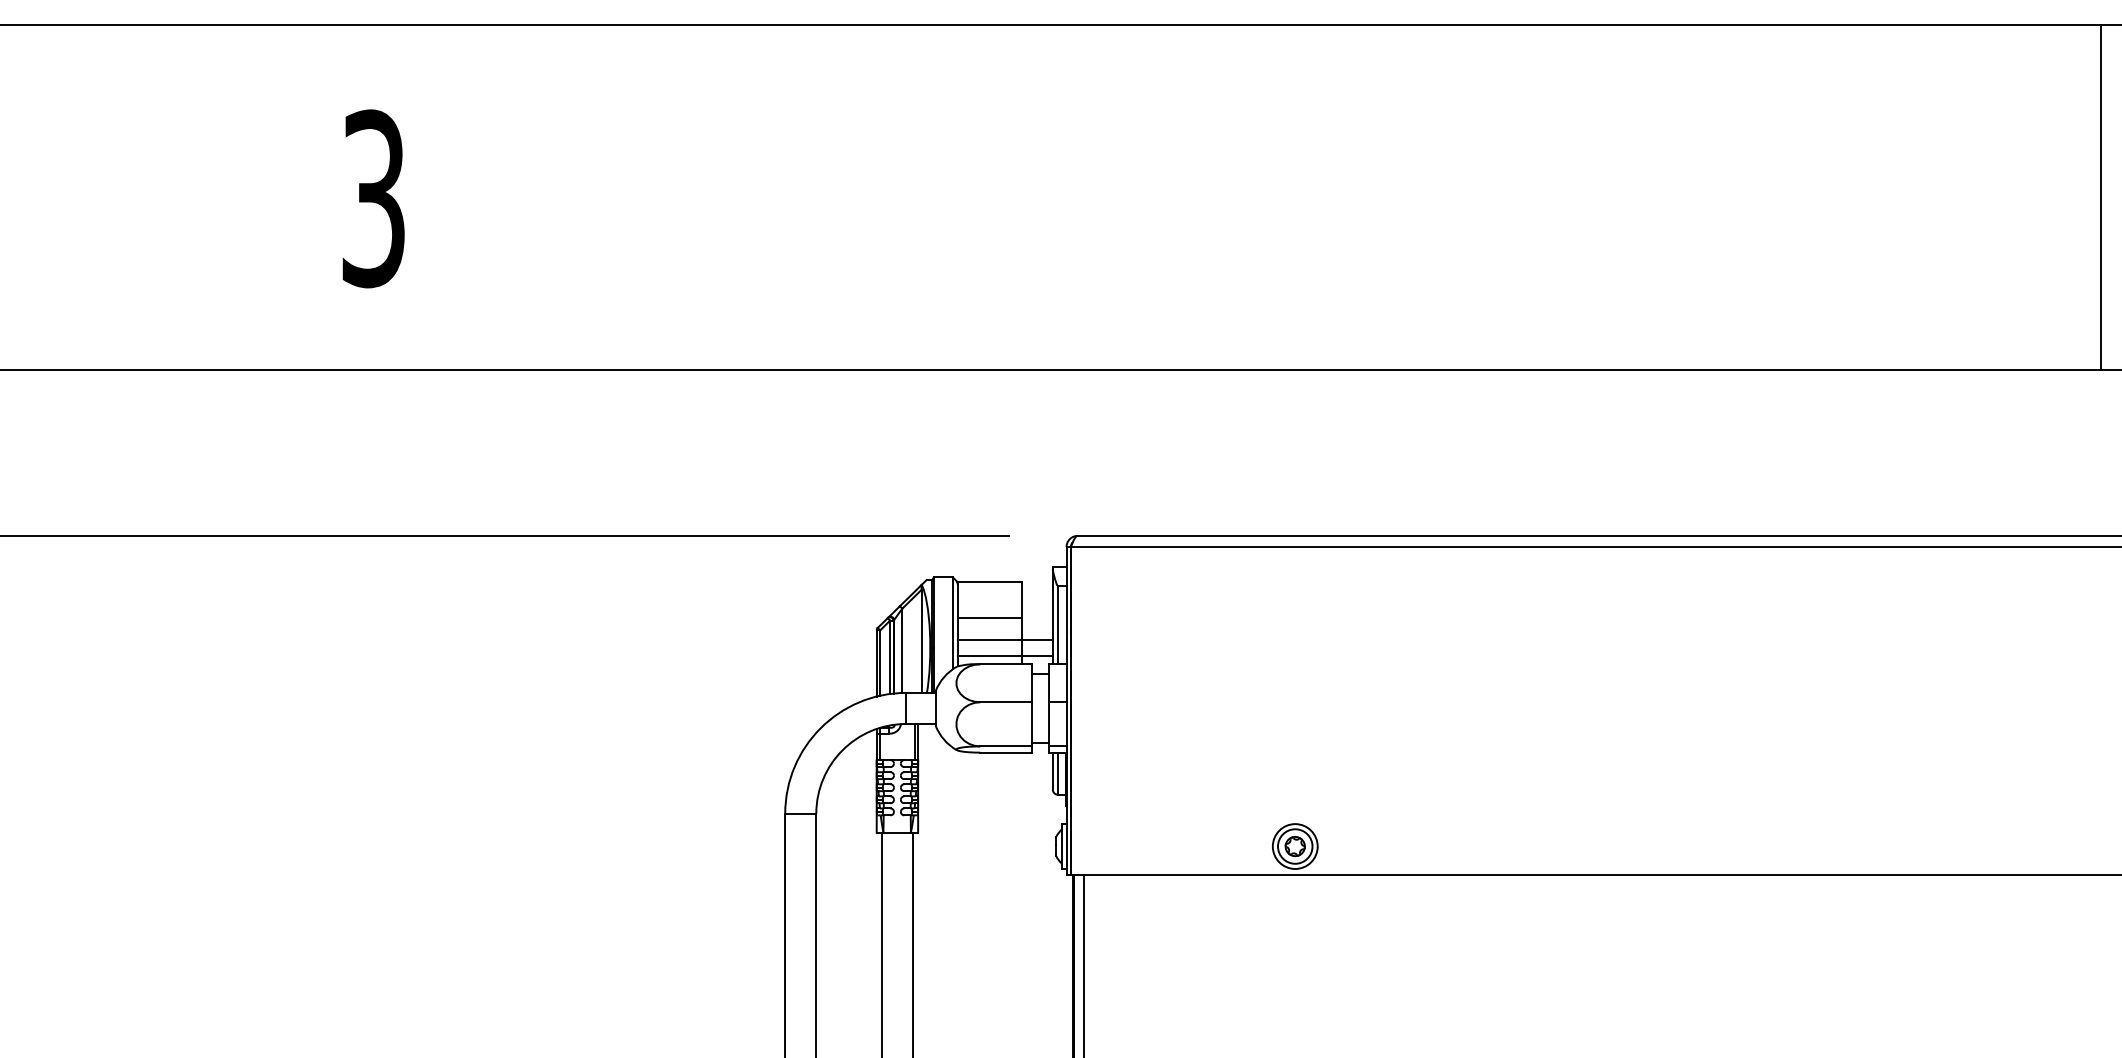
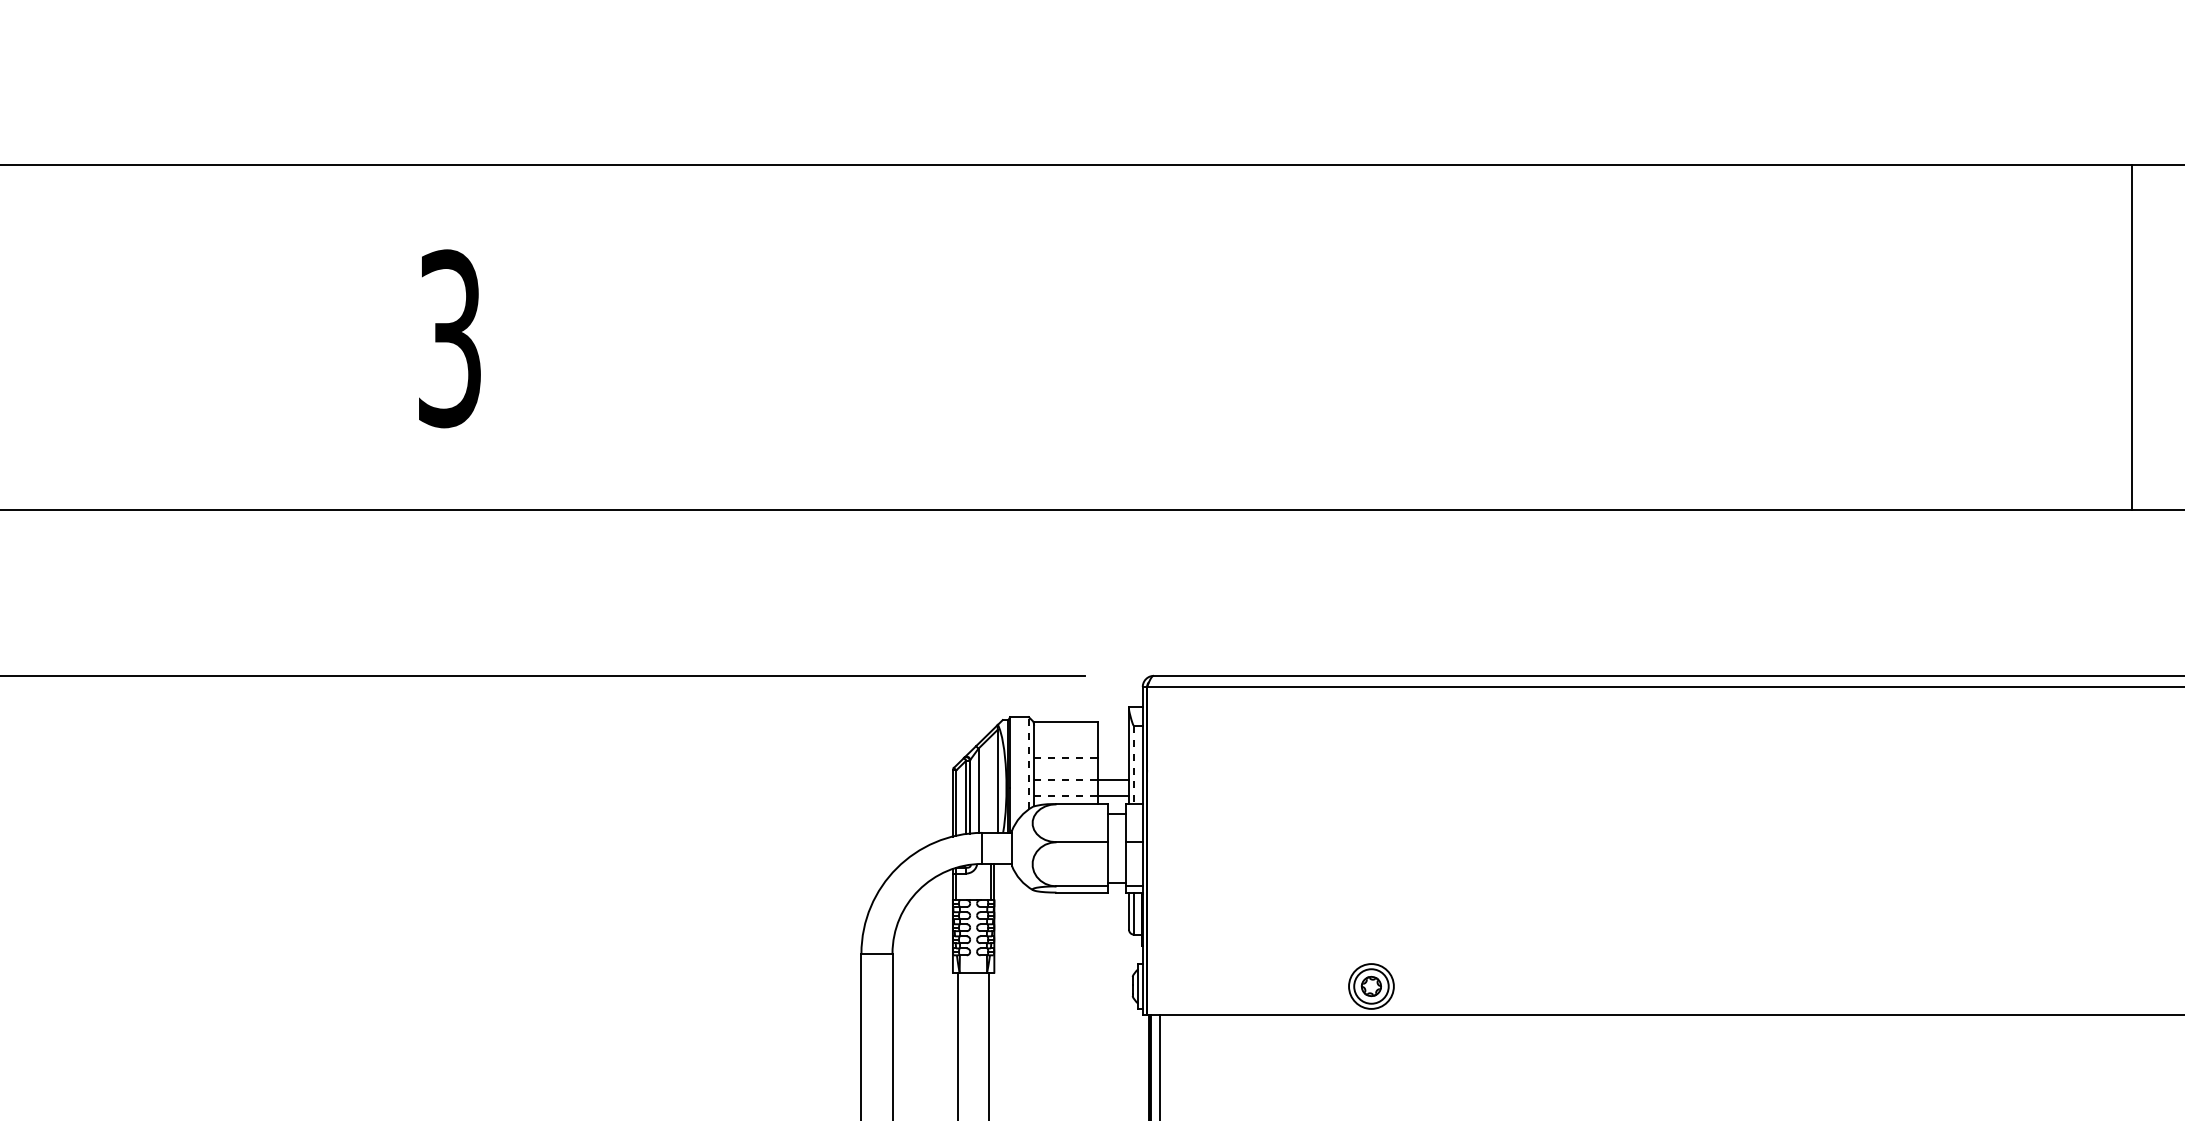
line: (2101, 197) -> (2132, 337), moved
line: (989, 617) -> (1065, 757), solid -> dashed
line: (952, 622) -> (1028, 762), solid -> dashed
line: (1058, 625) -> (1134, 765), solid -> dashed
line: (989, 640) -> (1065, 780), solid -> dashed
line: (989, 655) -> (1065, 795), solid -> dashed

